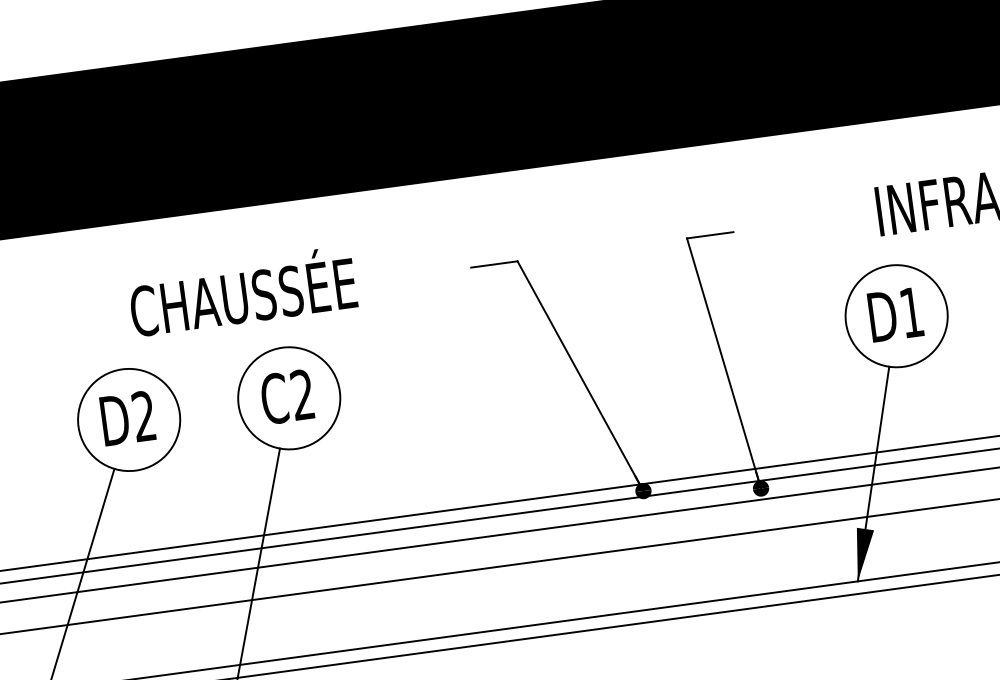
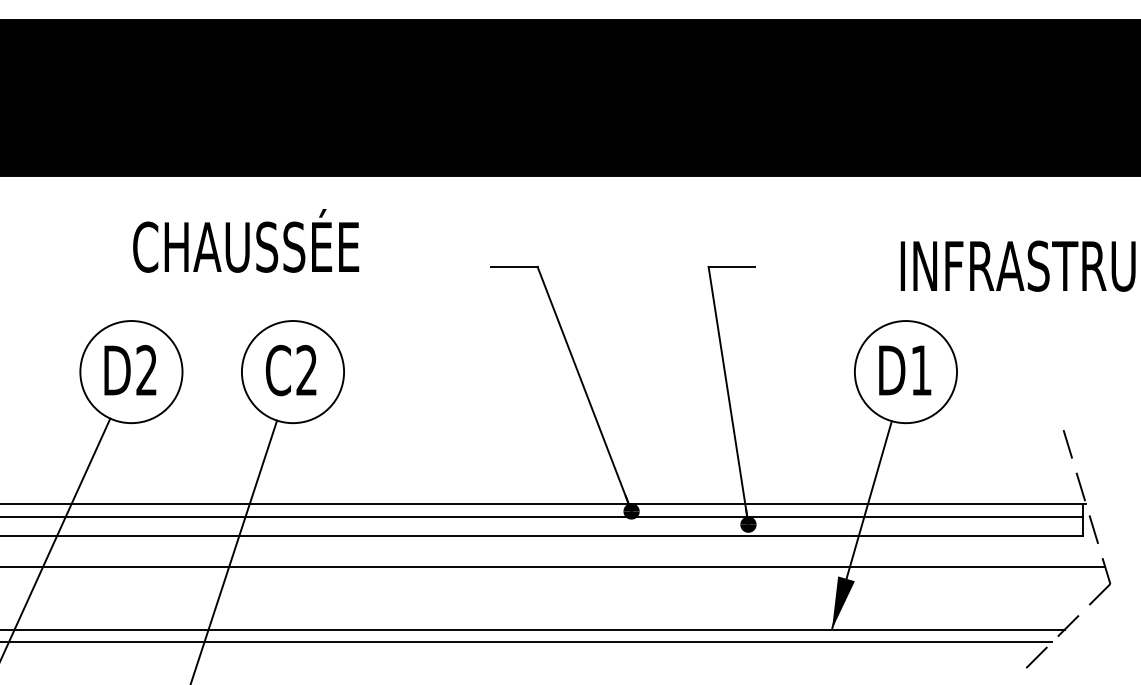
text: (242, 290) -> (246, 240), moved

